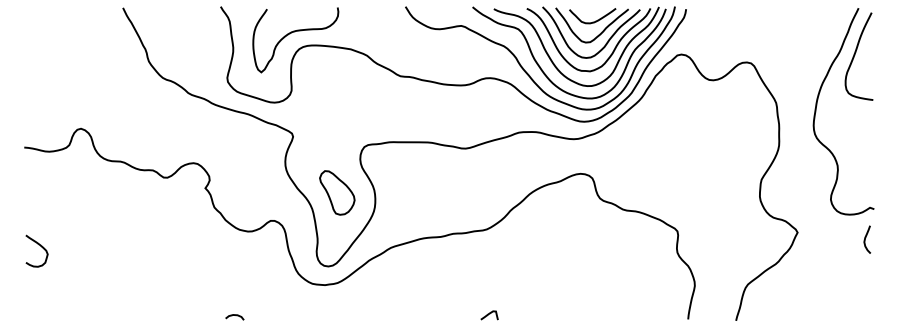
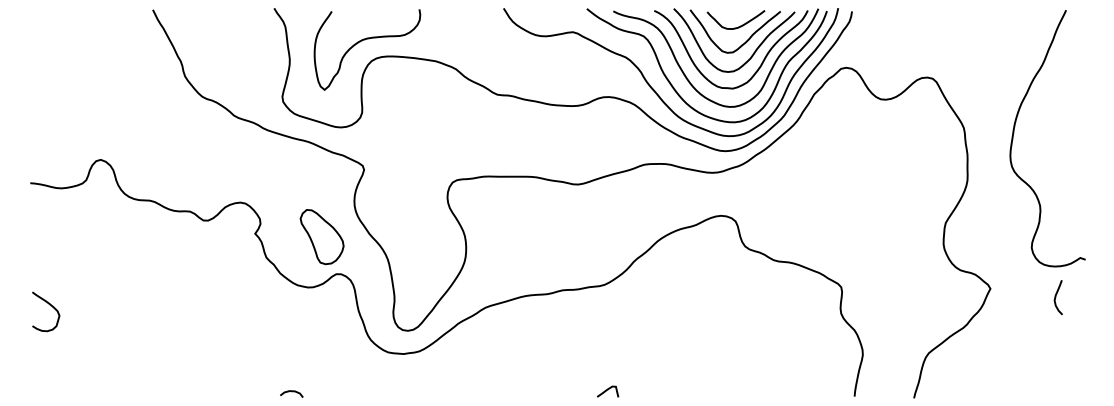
curve: (855, 55) -> (1062, 68), removed
part: (337, 192) -> (322, 236), moved
curve: (865, 239) -> (1056, 297), moved

